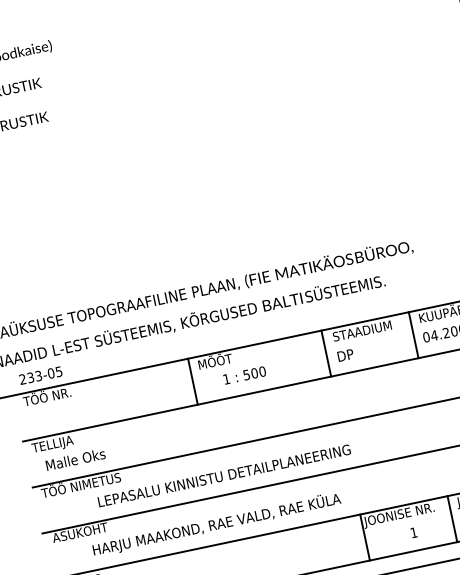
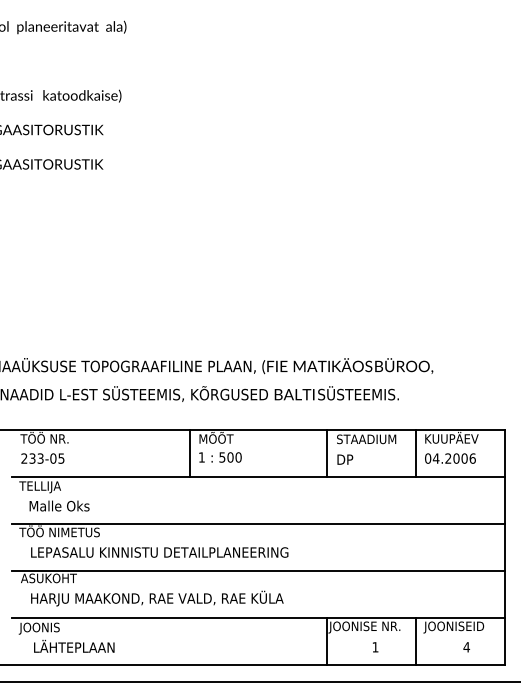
text: (40, 375) -> (42, 458), moved
text: (244, 375) -> (220, 457), moved
text: (224, 475) -> (159, 552), moved
text: (216, 524) -> (157, 598), moved

